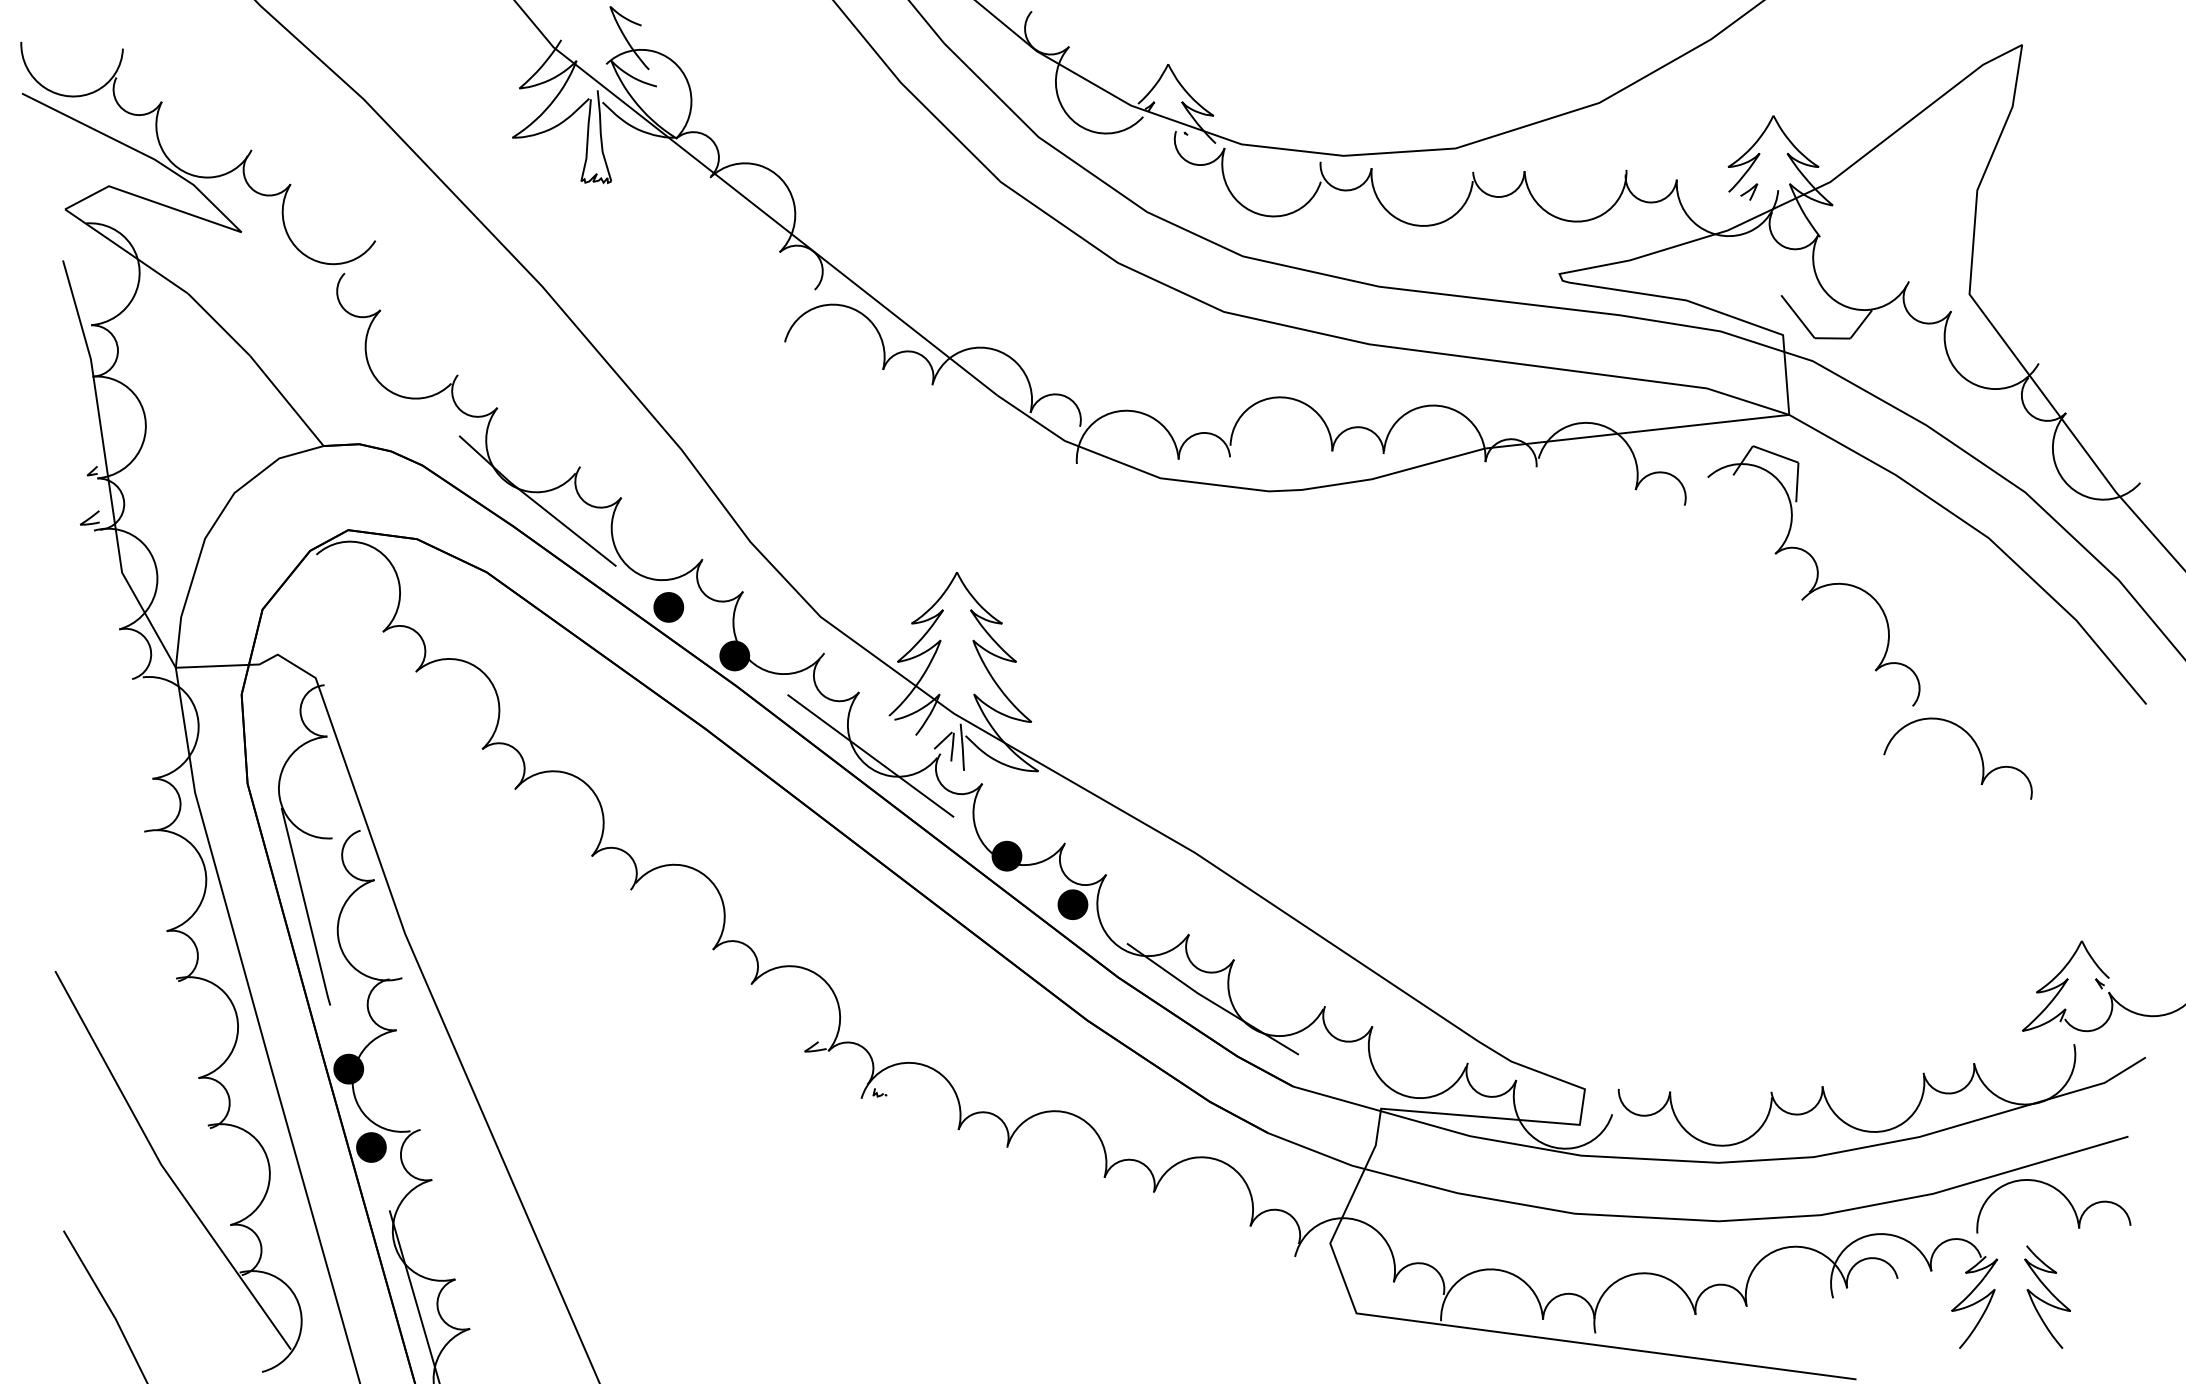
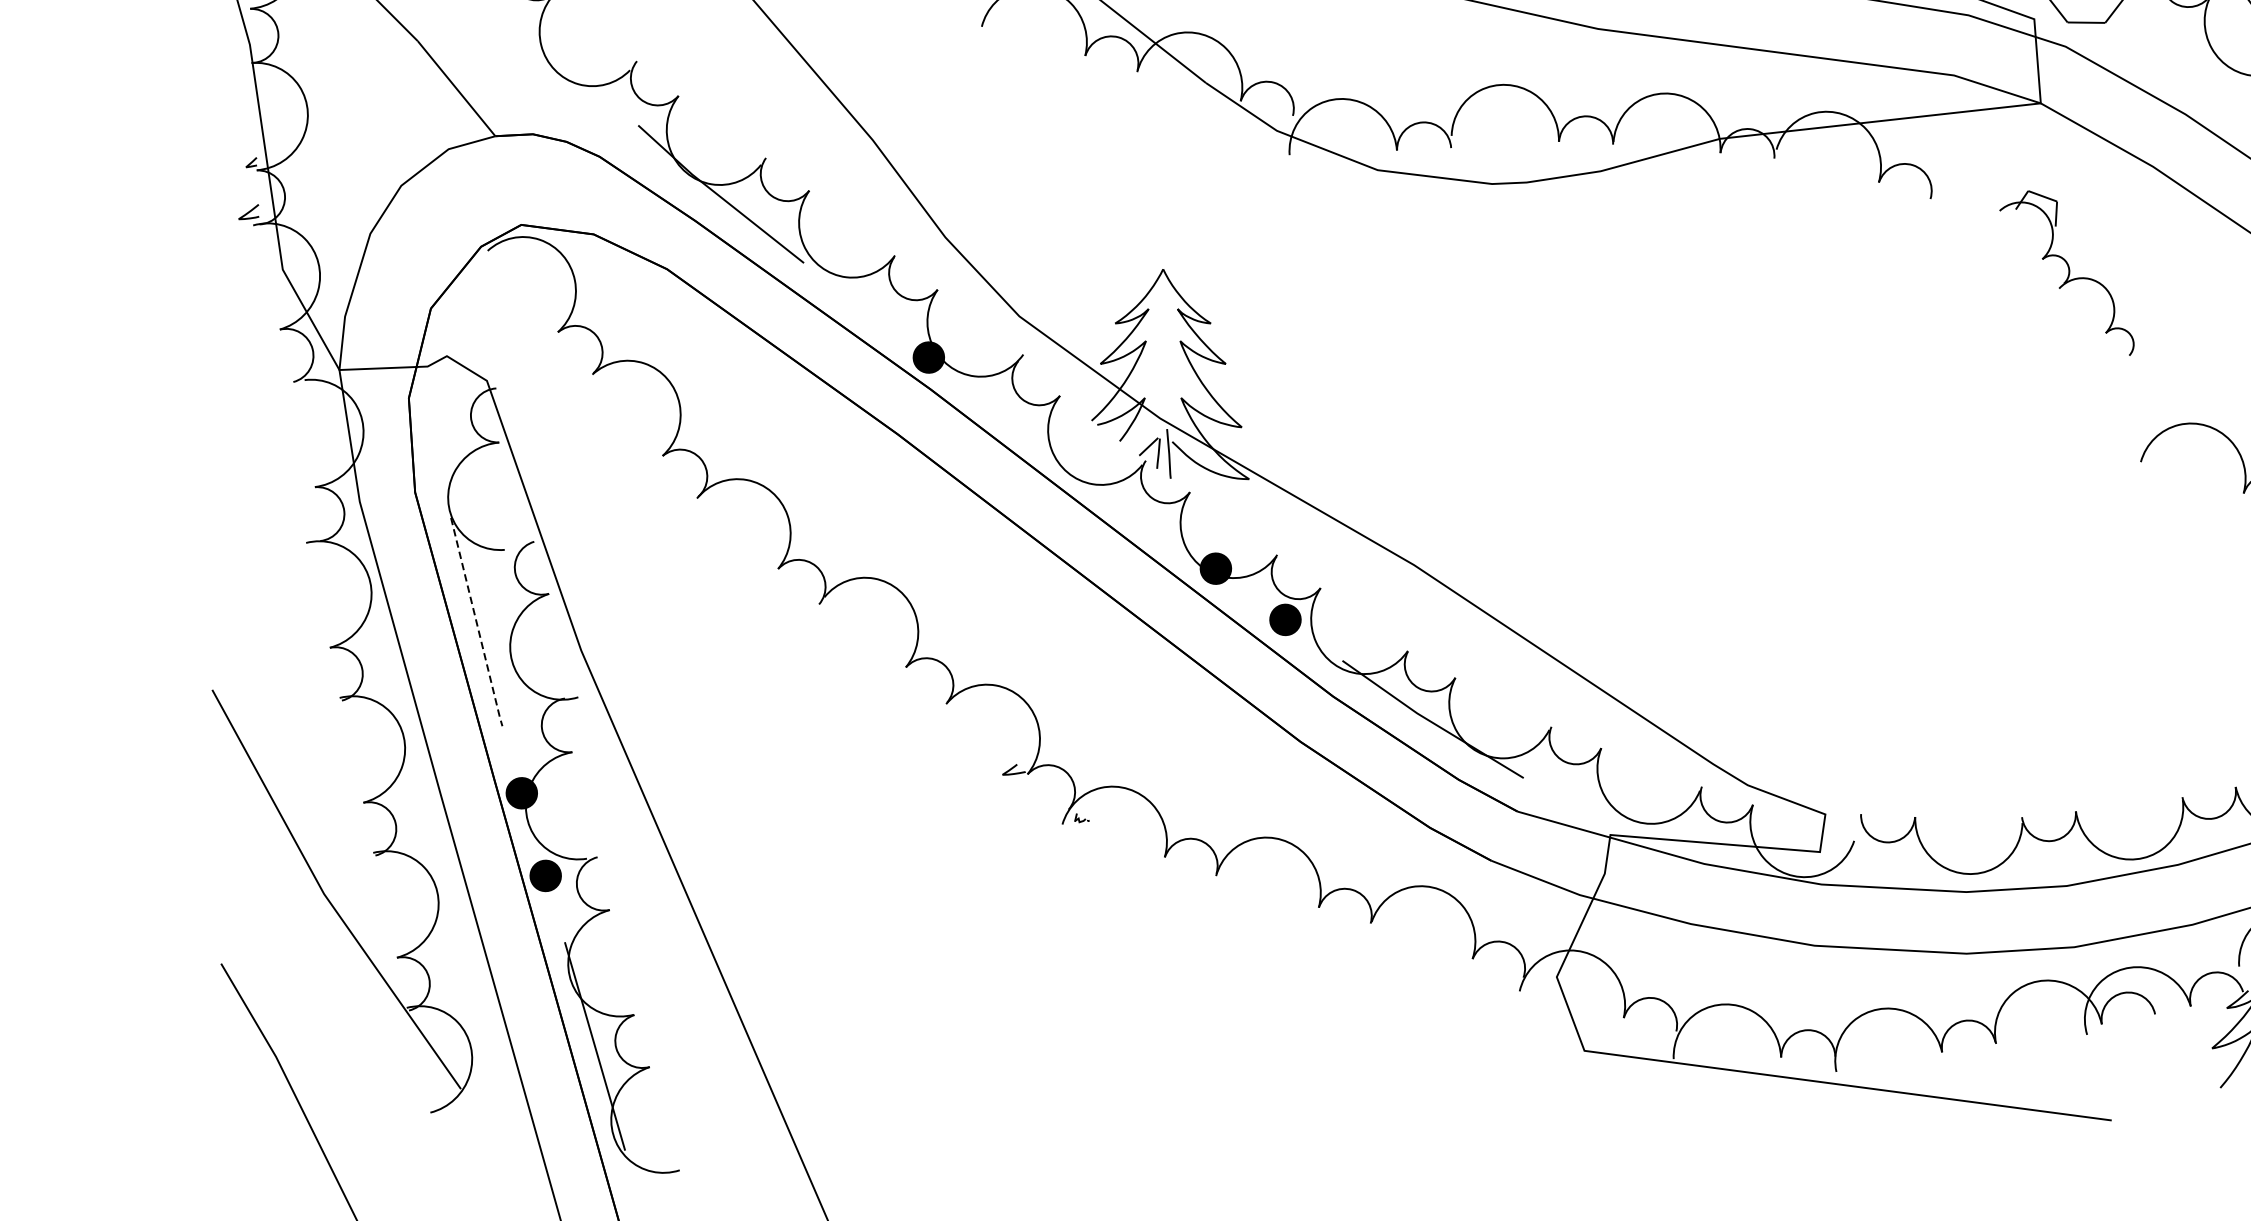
part: (1813, 575) -> (2066, 272), size x0.6
part: (668, 607) -> (858, 306), removed
line: (870, 755) -> (1071, 462), removed
line: (306, 908) -> (477, 623), solid -> dashed

